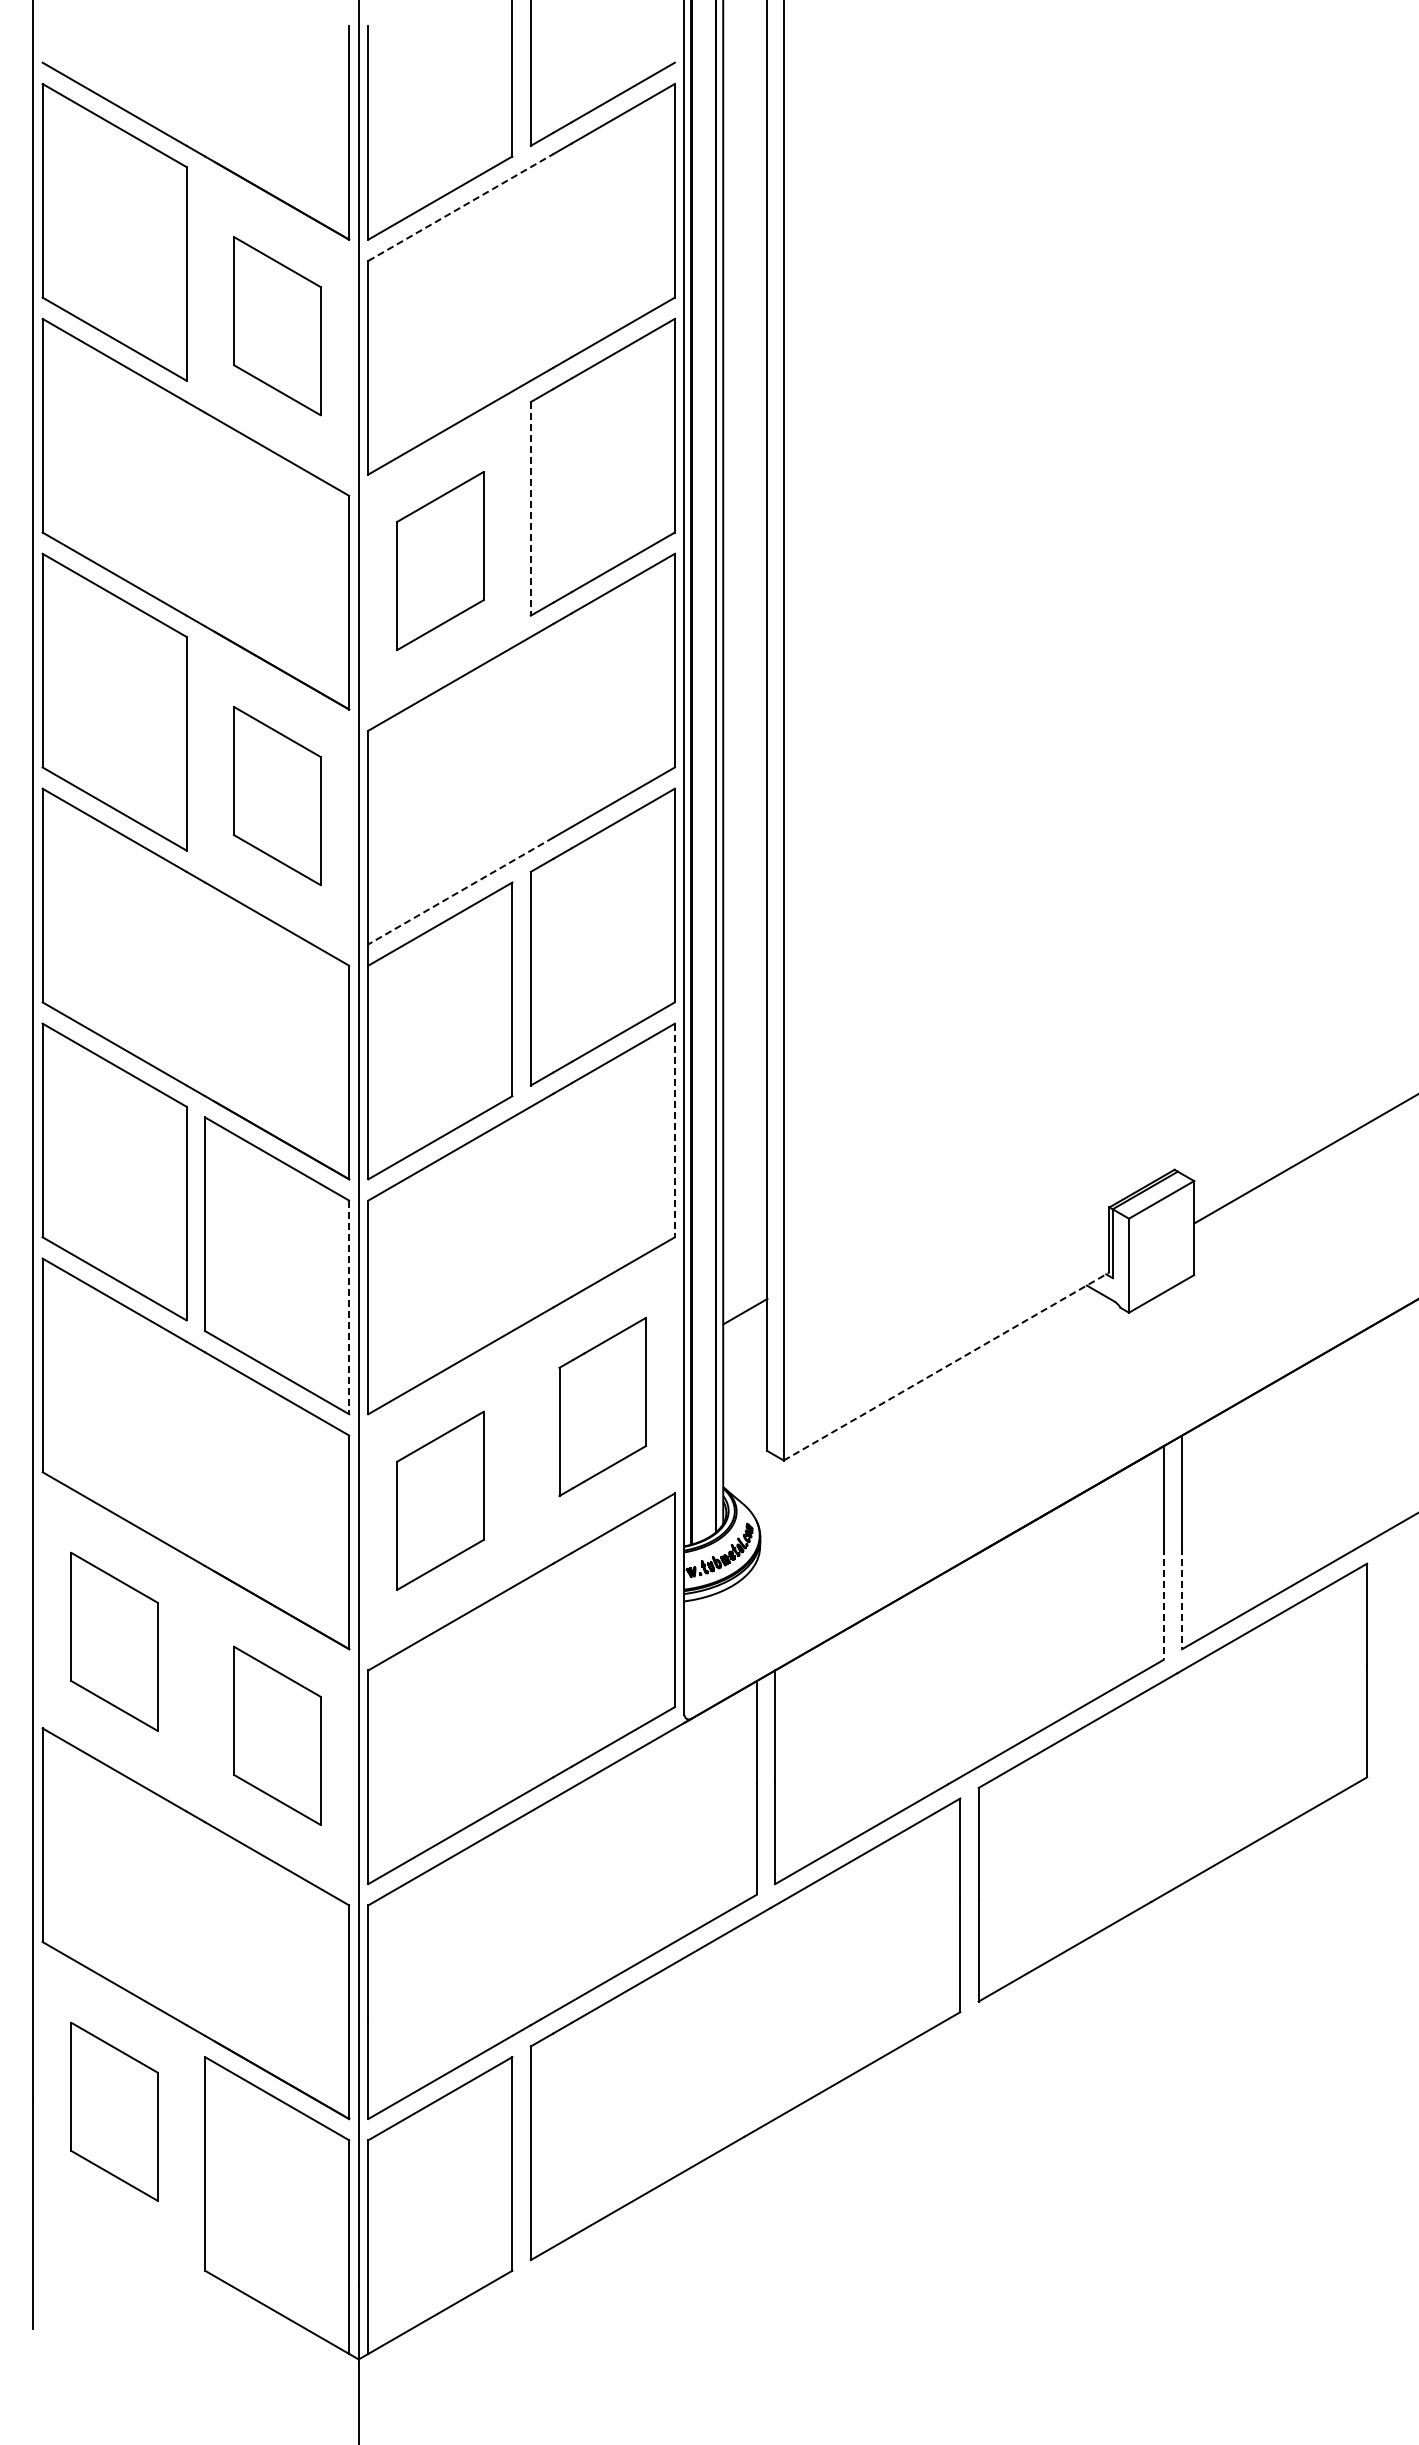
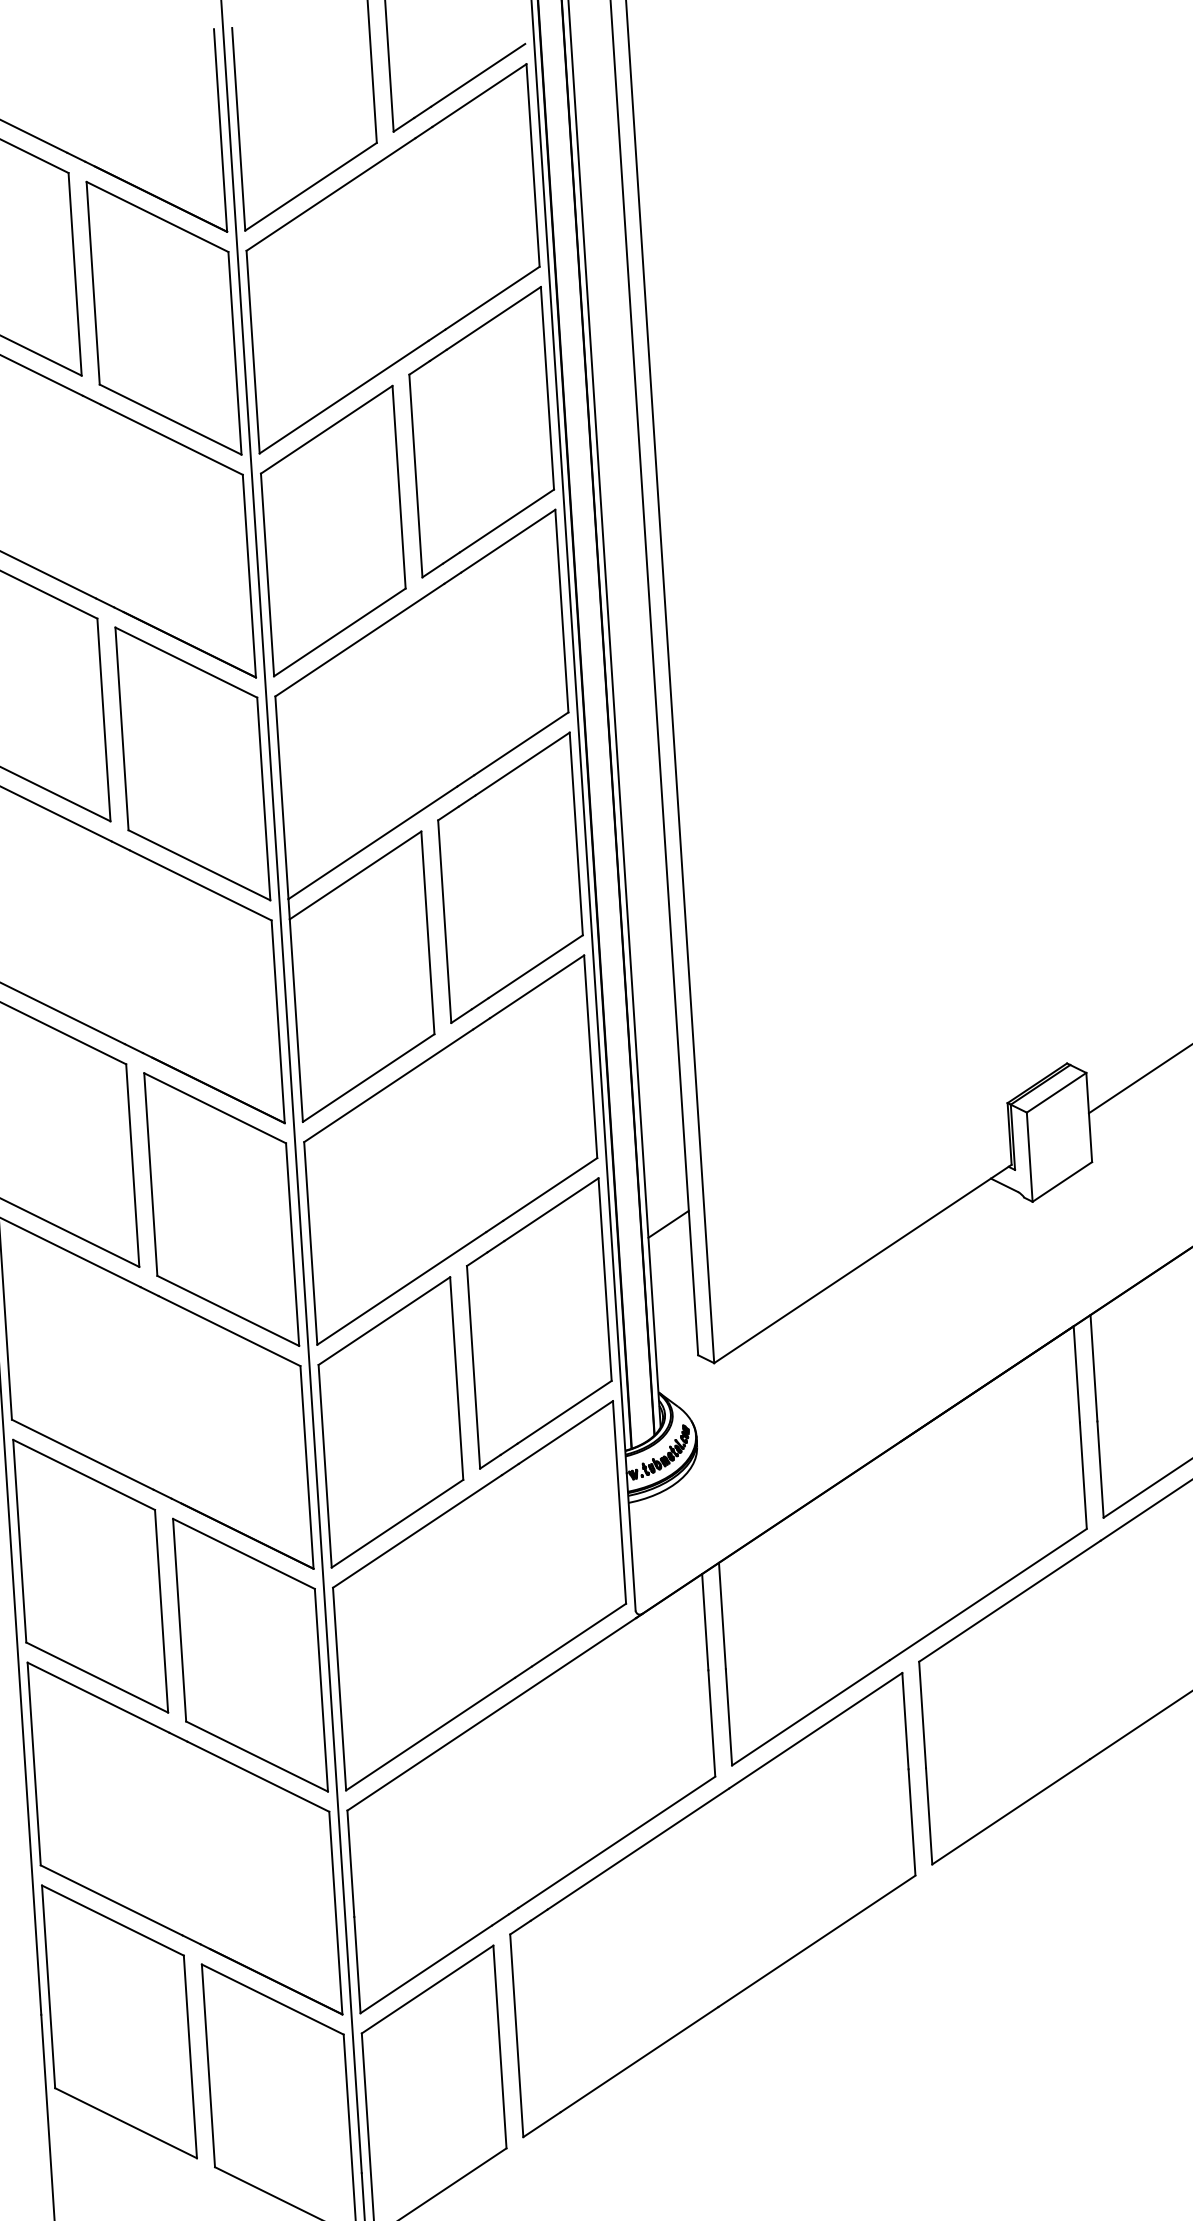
line: (460, 207) -> (330, 194), dashed -> solid
part: (277, 325) -> (164, 317), size x1.67
line: (530, 508) -> (415, 475), dashed -> solid
part: (440, 560) -> (333, 530), size x1.67
part: (277, 795) -> (193, 763), size x1.67
line: (460, 891) -> (372, 843), dashed -> solid
line: (674, 1130) -> (590, 1056), dashed -> solid
line: (349, 1307) -> (292, 1244), dashed -> solid
line: (947, 1366) -> (863, 1263), dashed -> solid
part: (602, 1406) -> (538, 1323), size x1.67
part: (440, 1500) -> (391, 1422), size x1.67
line: (1182, 1598) -> (1100, 1469), dashed -> solid
line: (1163, 1603) -> (1083, 1475), dashed -> solid
part: (114, 1641) -> (90, 1575), size x1.67
part: (277, 1735) -> (250, 1655), size x1.67
part: (114, 2111) -> (119, 2021), size x1.67

